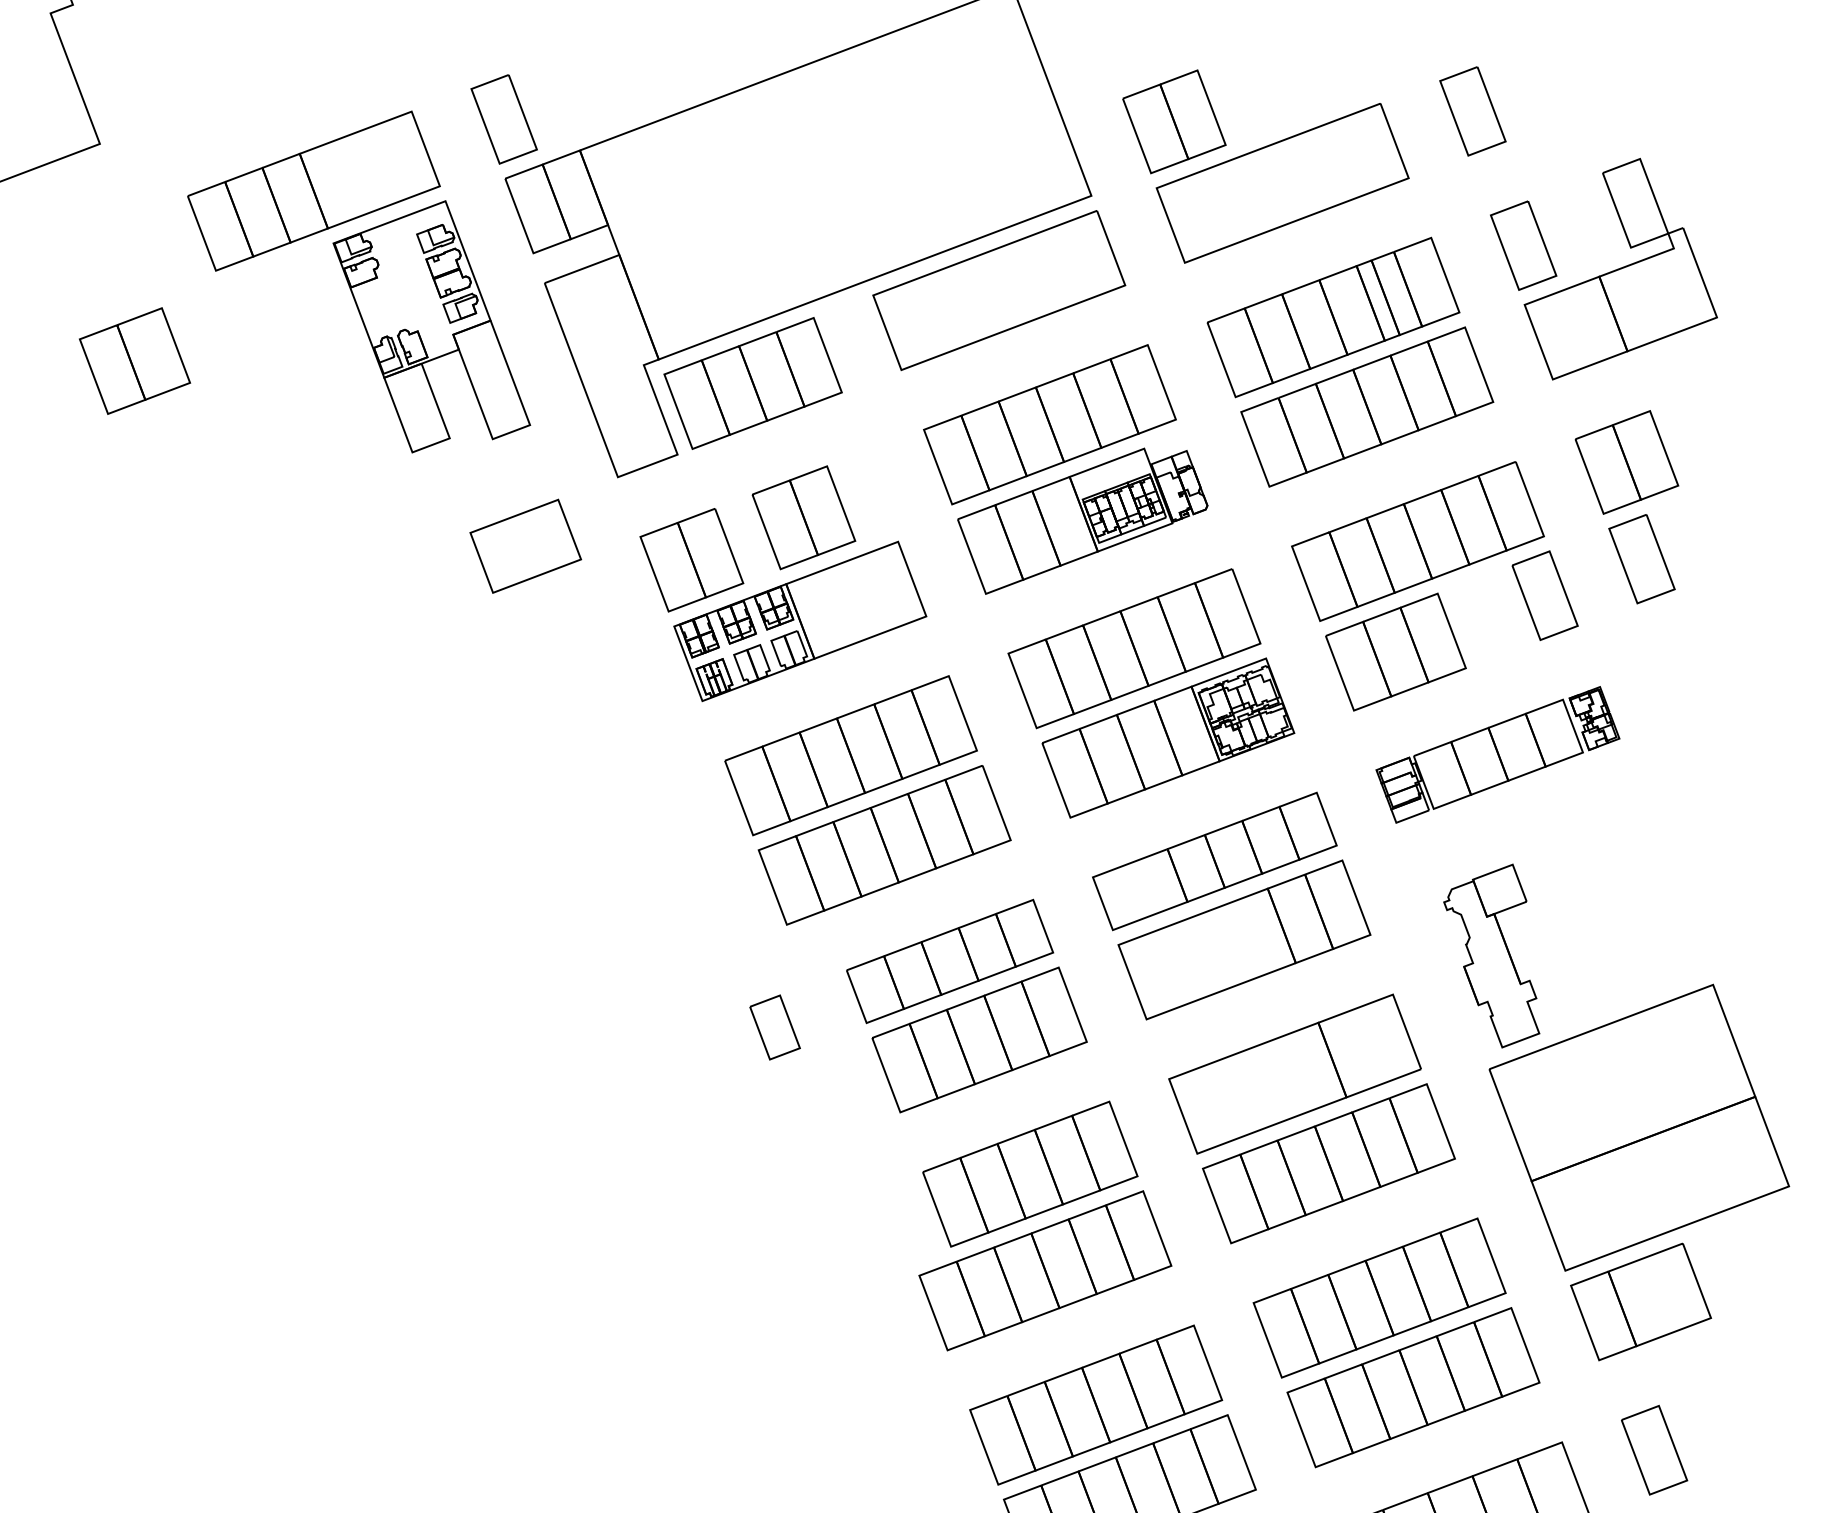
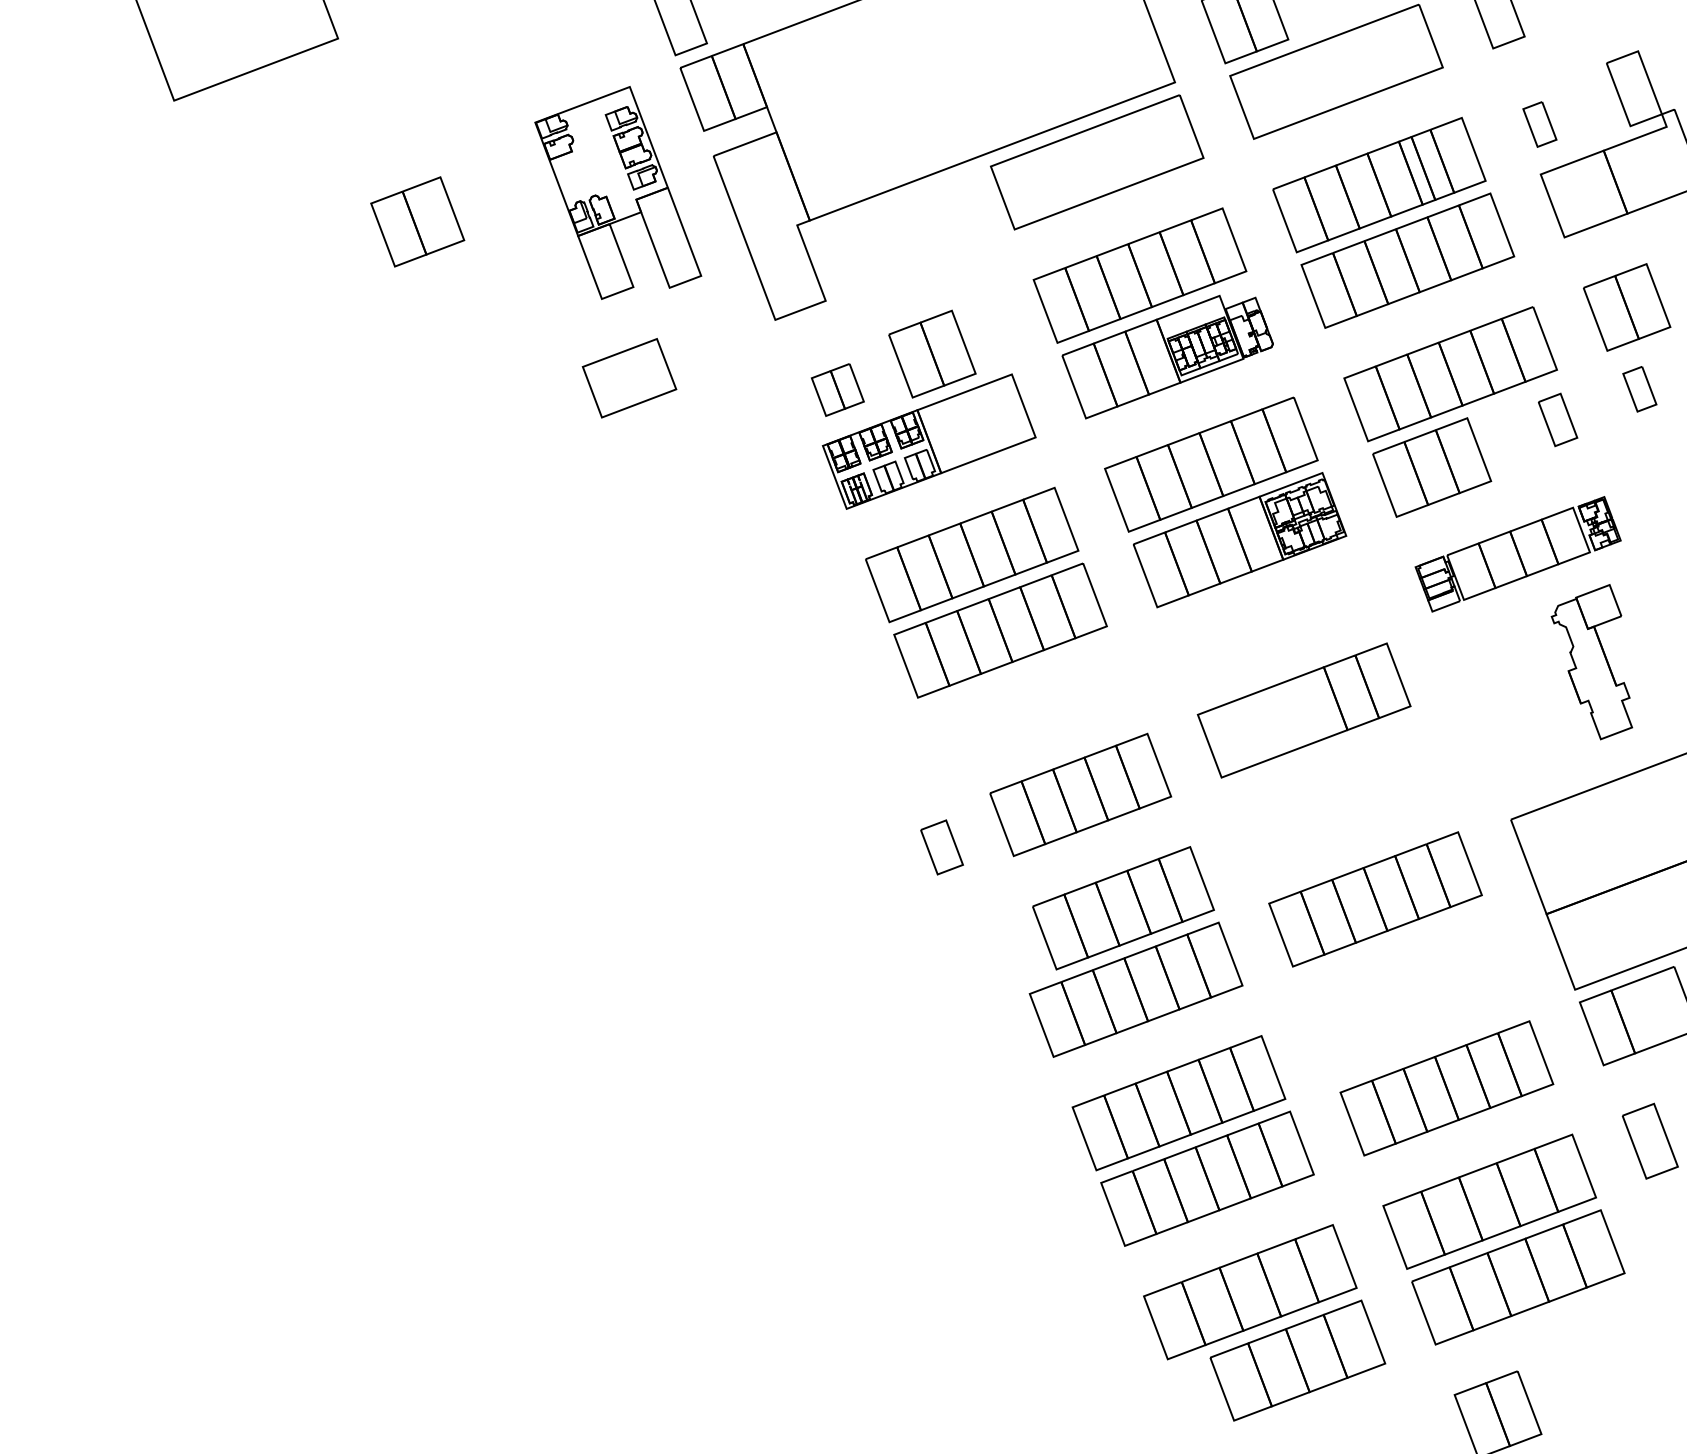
part: (313, 191) -> (518, 78), removed
part: (1523, 245) -> (1539, 124), size x0.6
part: (134, 360) -> (417, 221), moved
part: (753, 383) -> (889, 240), removed
part: (525, 546) -> (629, 378), moved
part: (691, 559) -> (837, 389), size x0.6
part: (1641, 559) -> (1639, 389), size x0.6
part: (1544, 595) -> (1557, 419), size x0.7
part: (1215, 861) -> (1279, 644), removed
part: (1491, 956) -> (1591, 662), moved
part: (949, 961) -> (1055, 728), removed
part: (774, 1027) -> (941, 847), moved
part: (1294, 1073) -> (1346, 823), removed
part: (1379, 1297) -> (1418, 1012), removed

